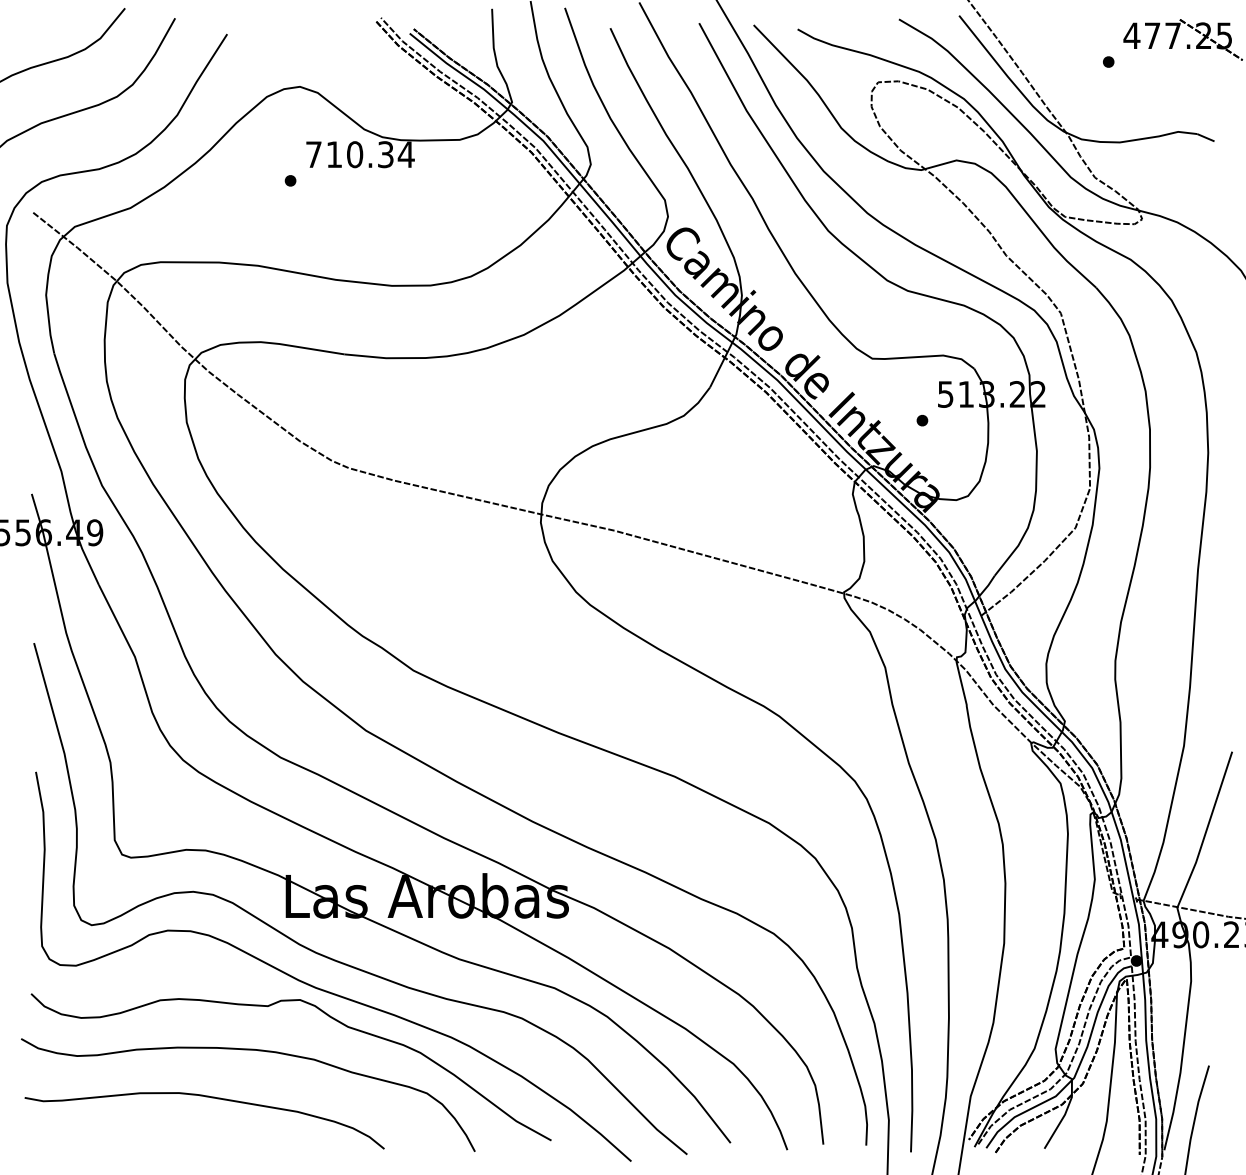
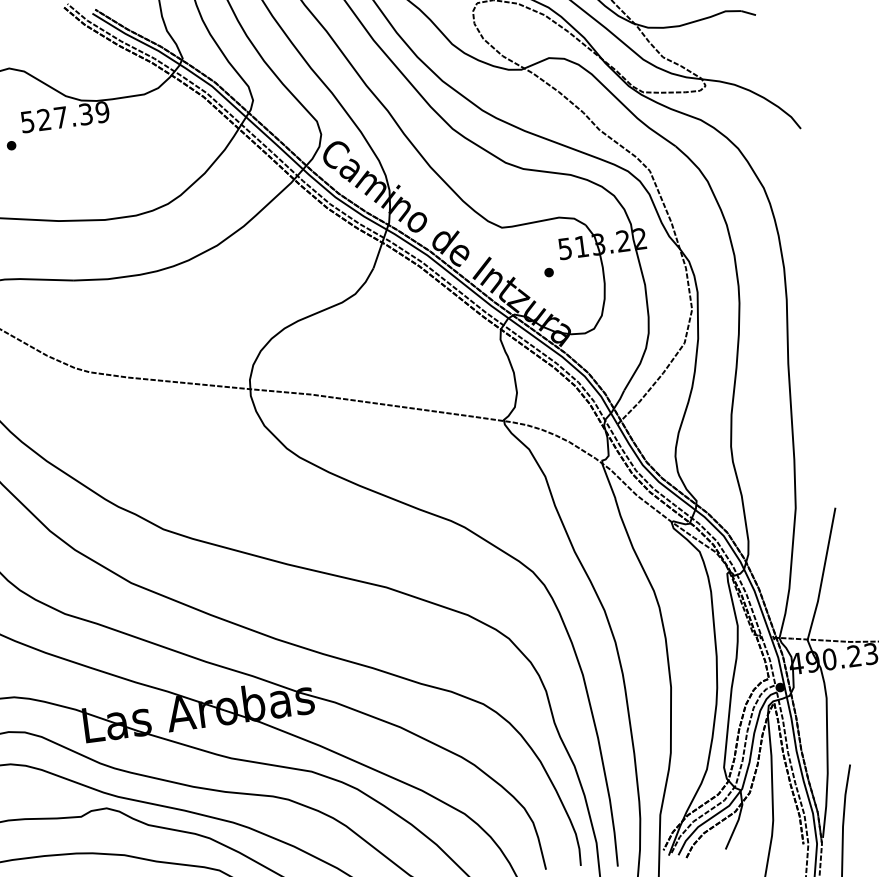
text: (360, 154) -> (65, 116), 710.34 -> 527.39

